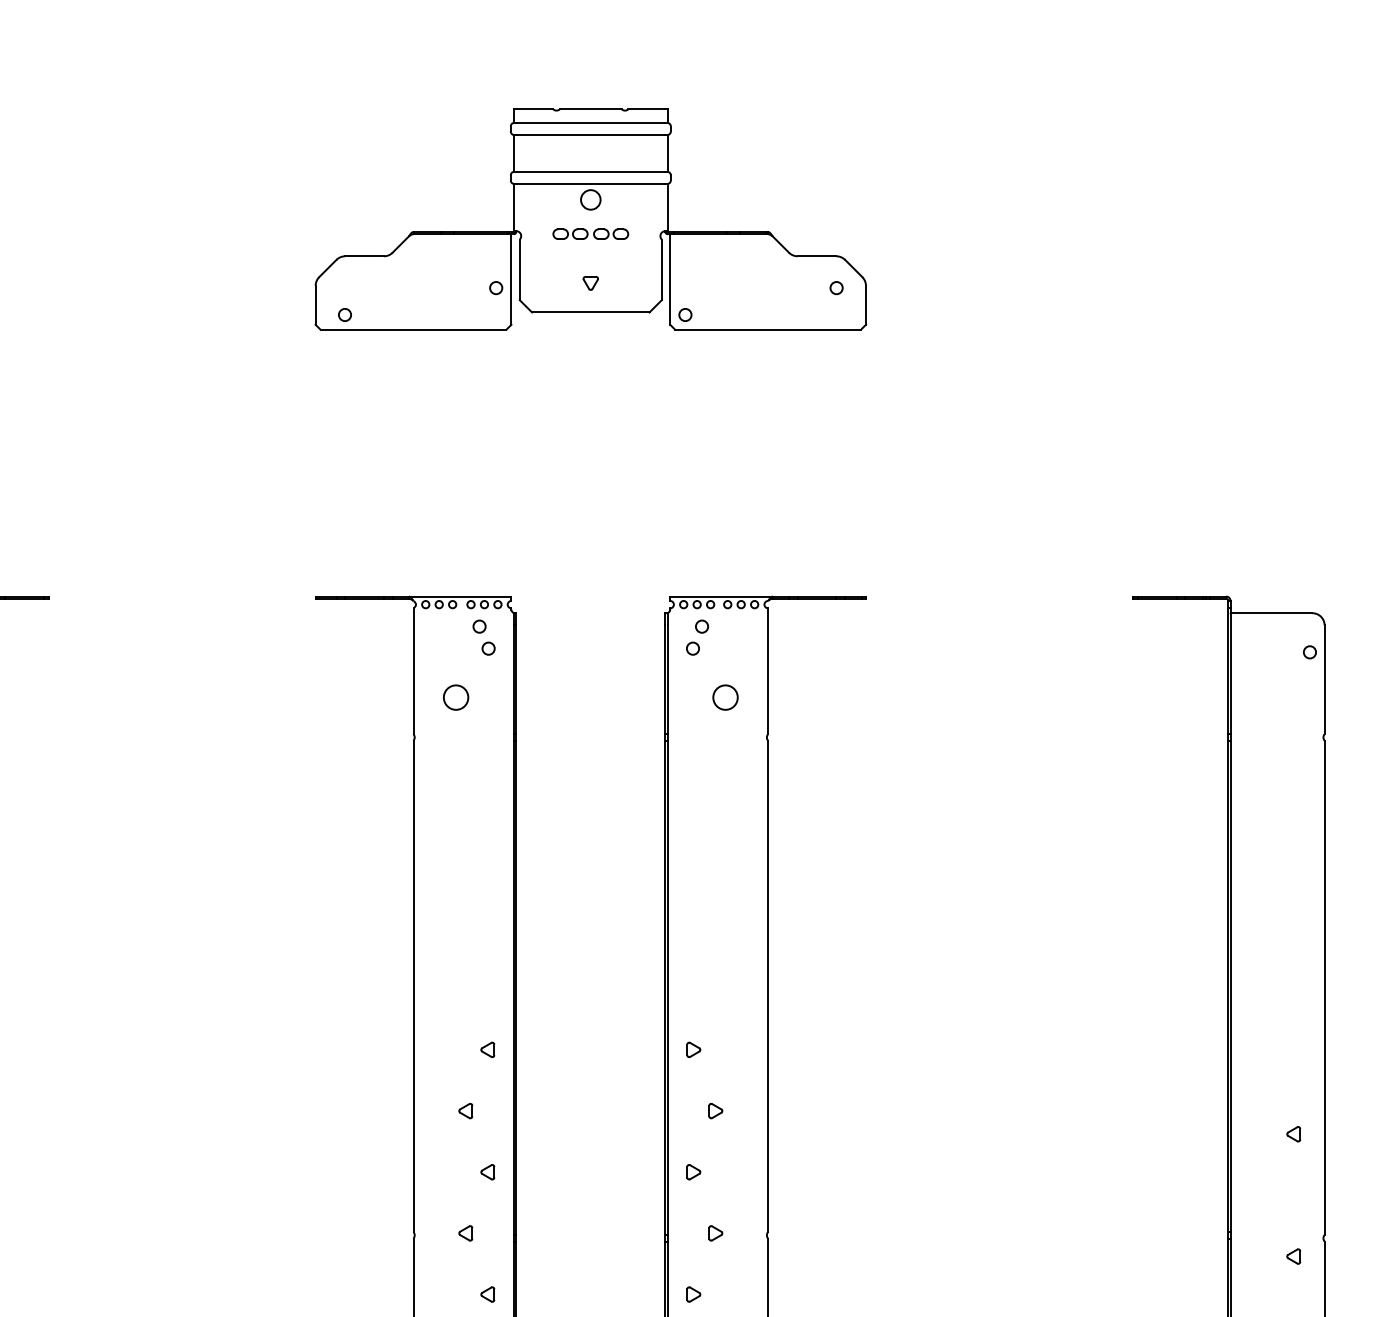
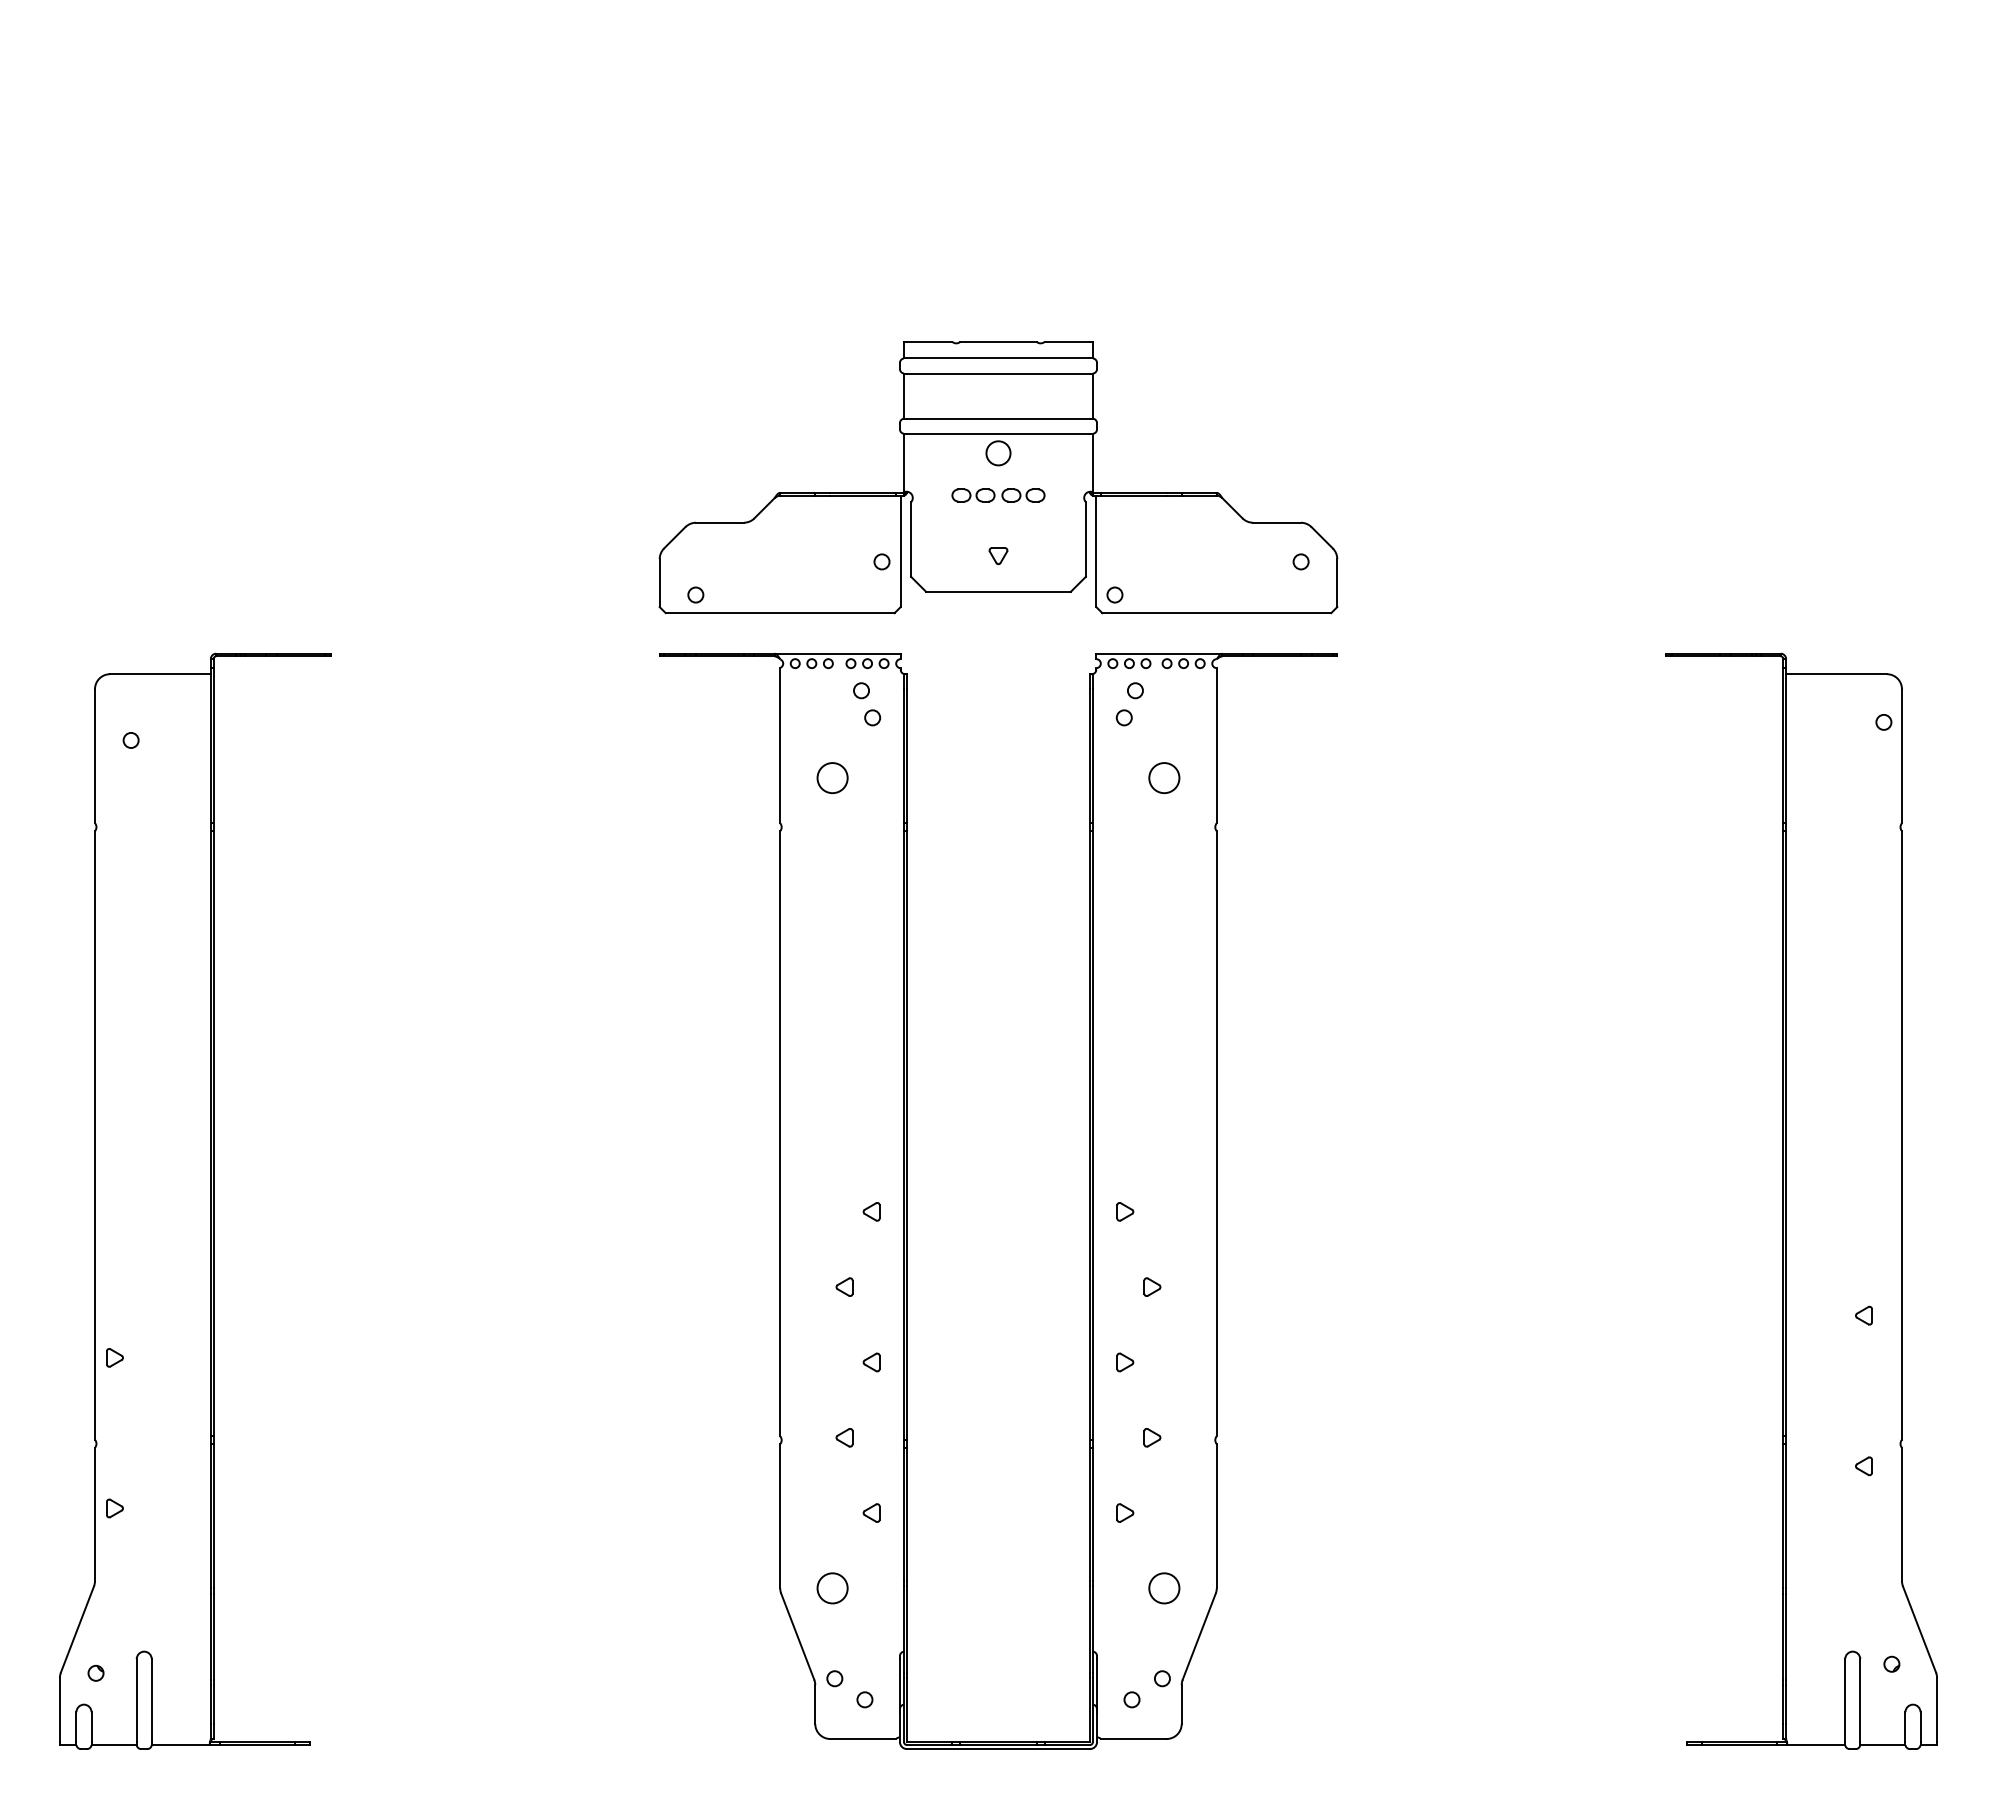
part: (590, 219) -> (998, 477), moved

